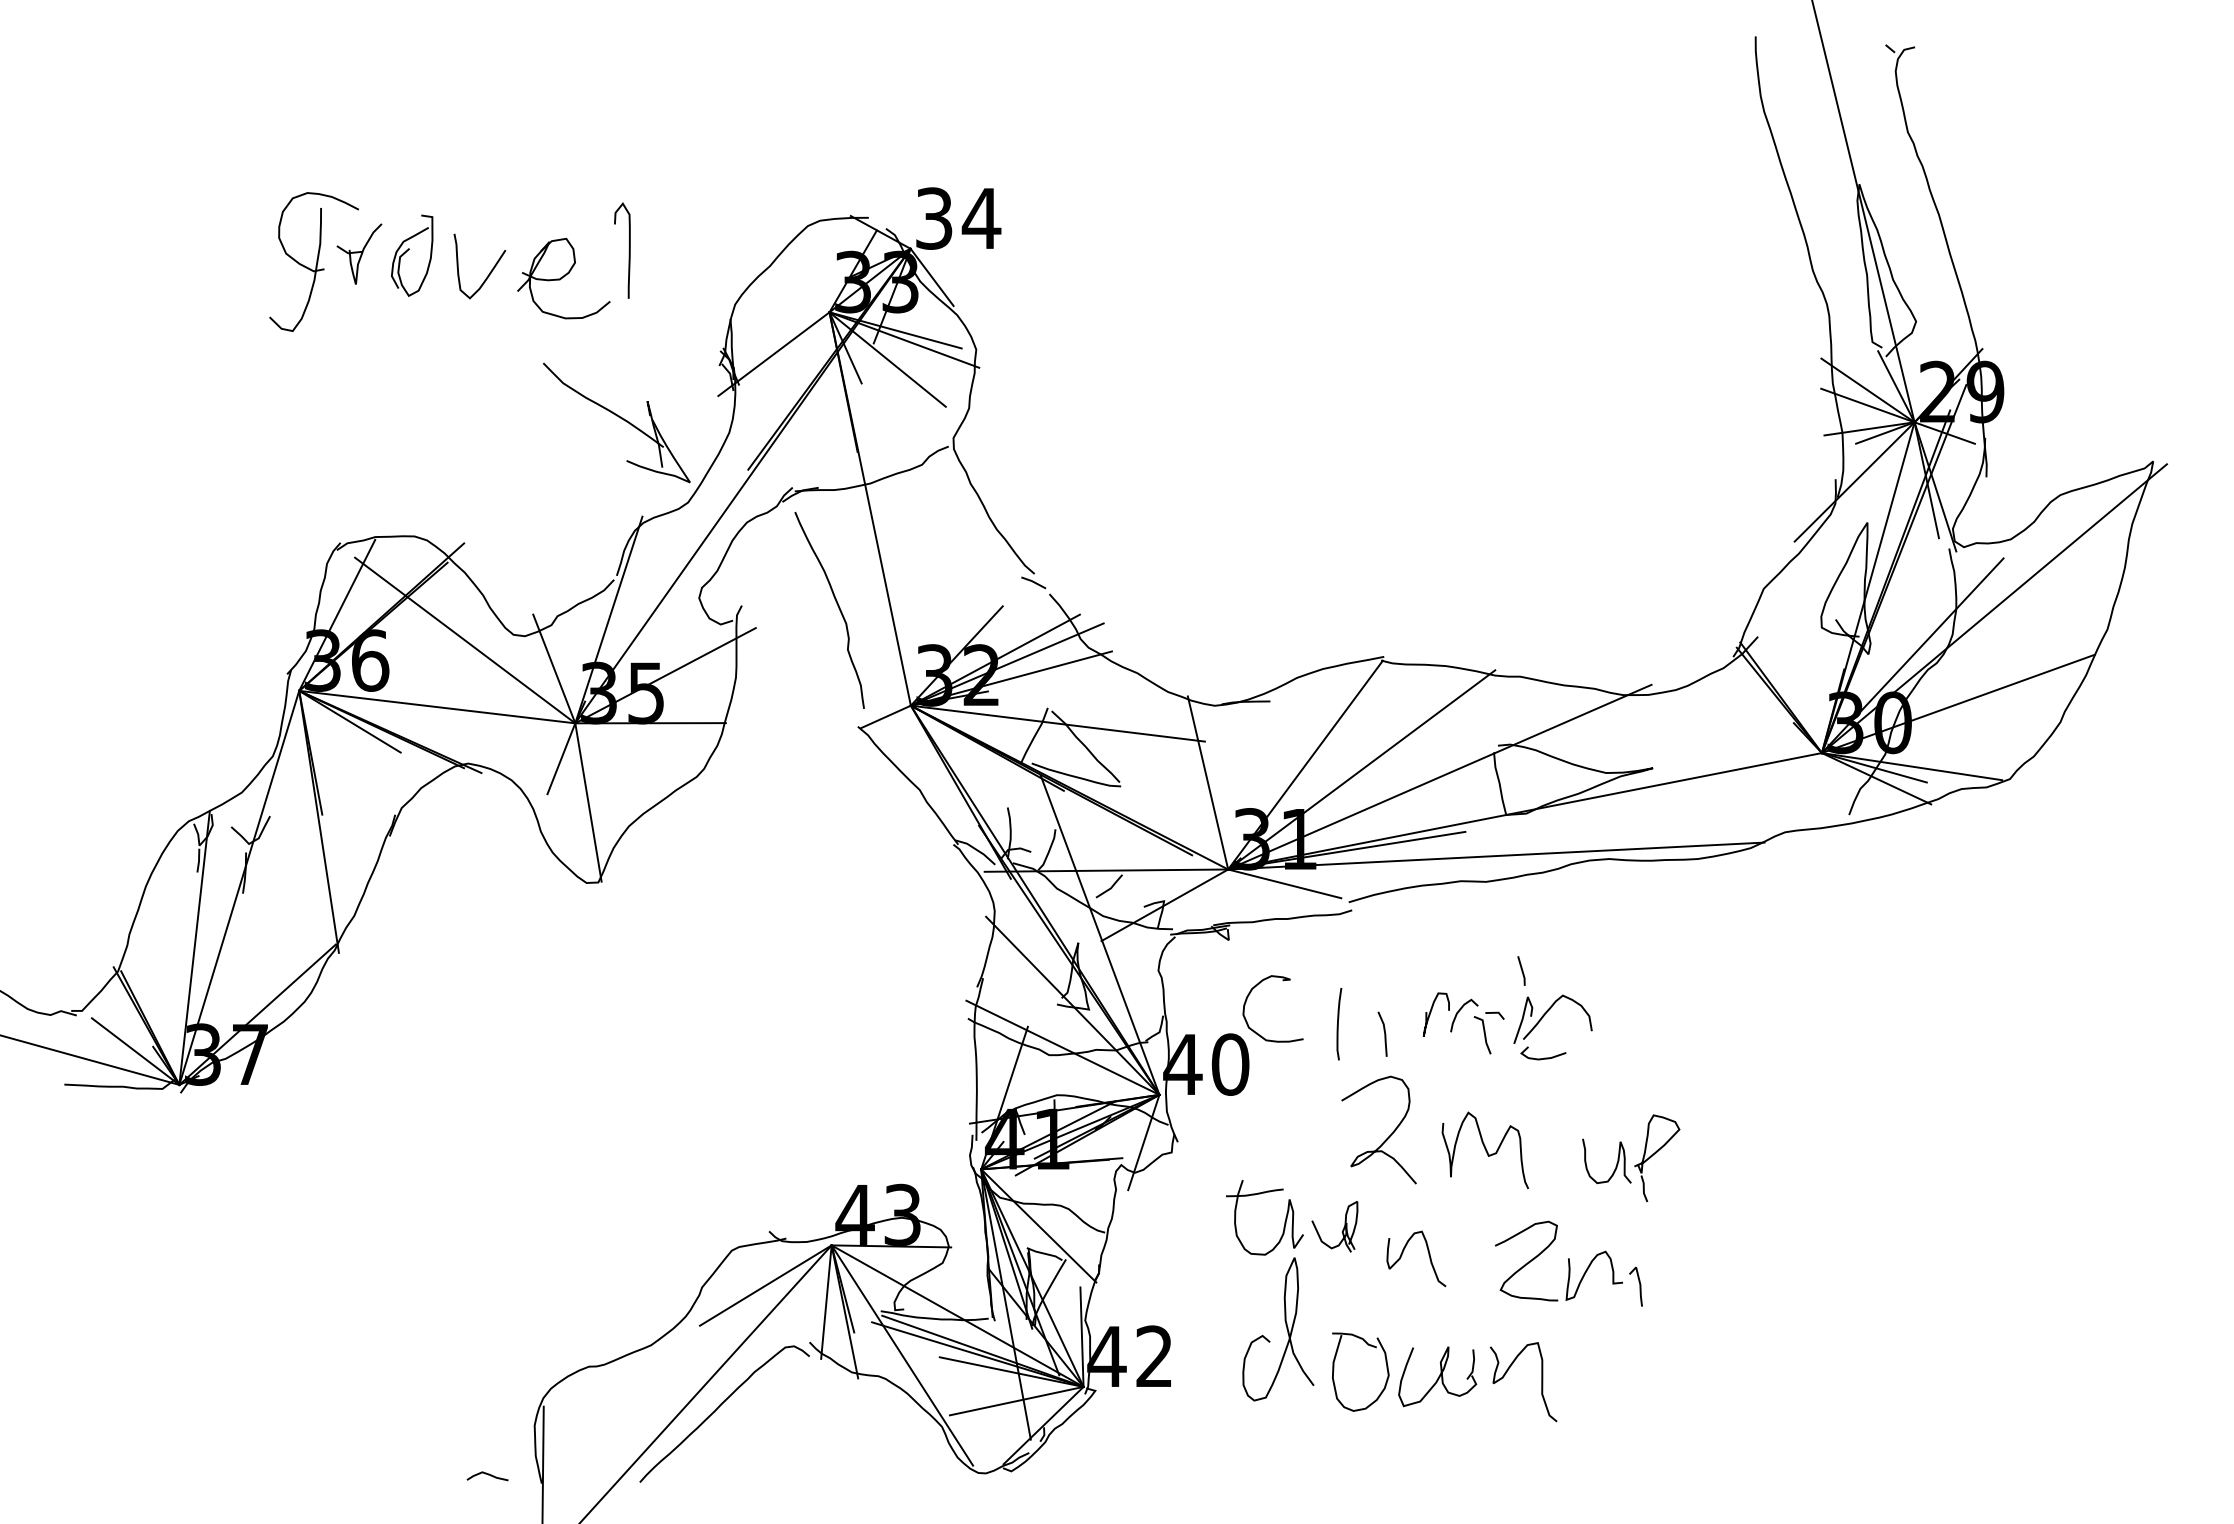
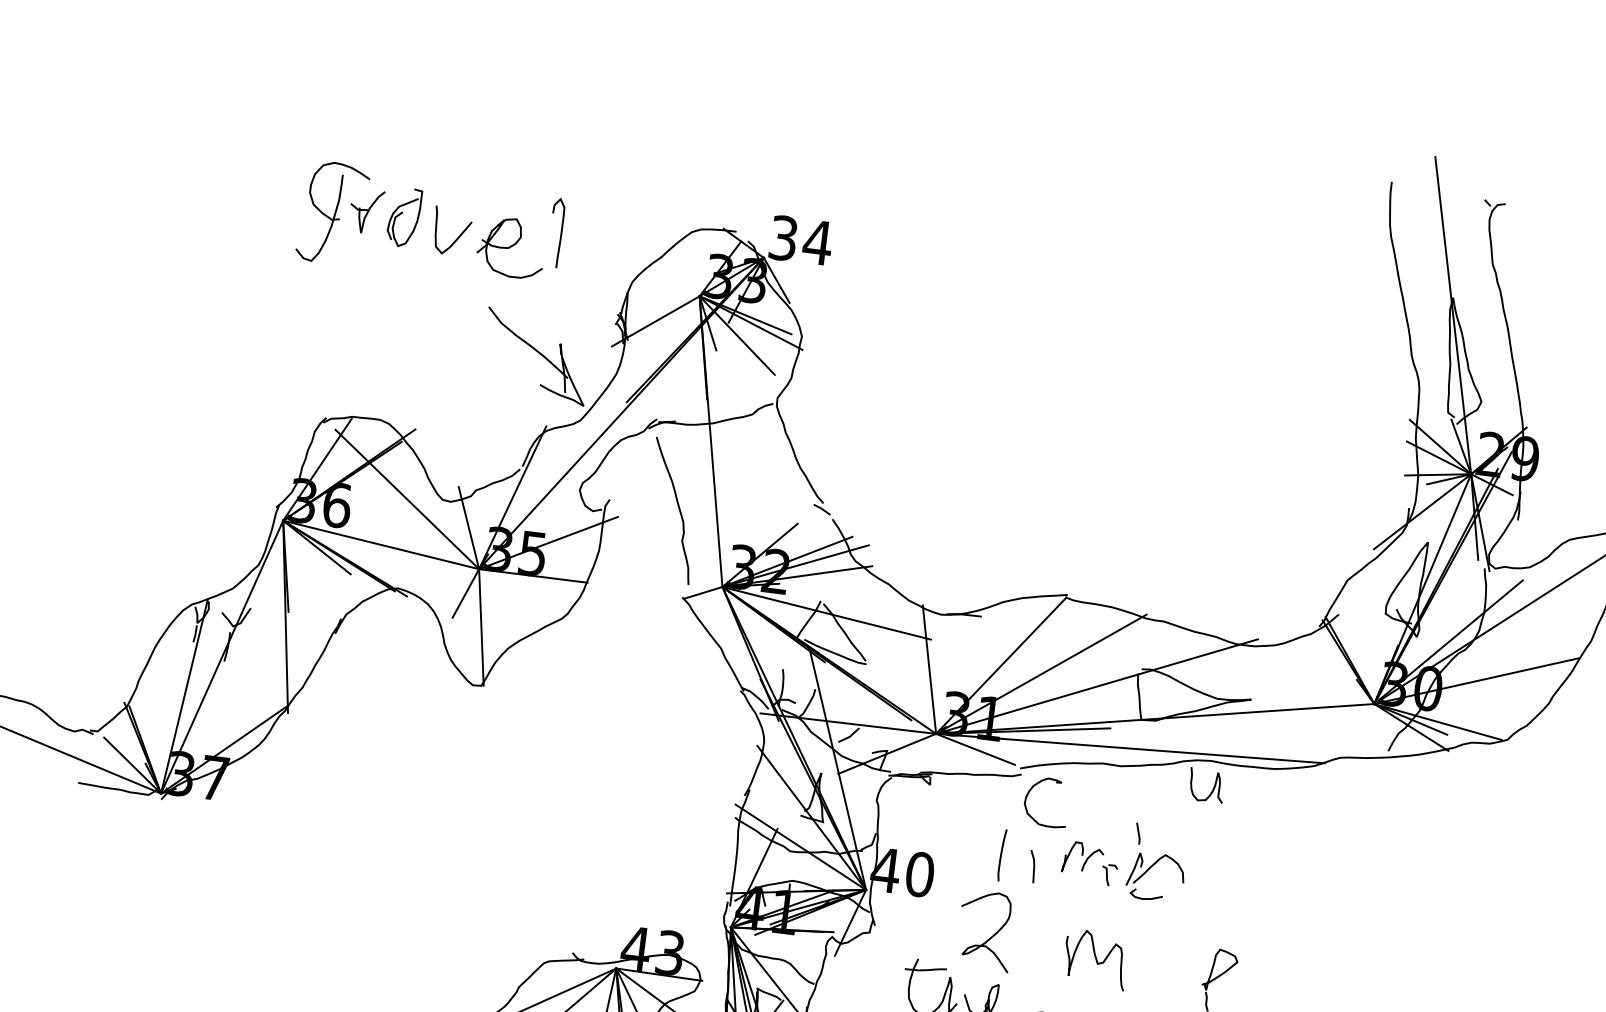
curve: (1251, 992) -> (1032, 788), moved
part: (1488, 1032) -> (1108, 874), size x0.7
curve: (1387, 1137) -> (991, 936), moved
curve: (1616, 1163) -> (1213, 787), moved

